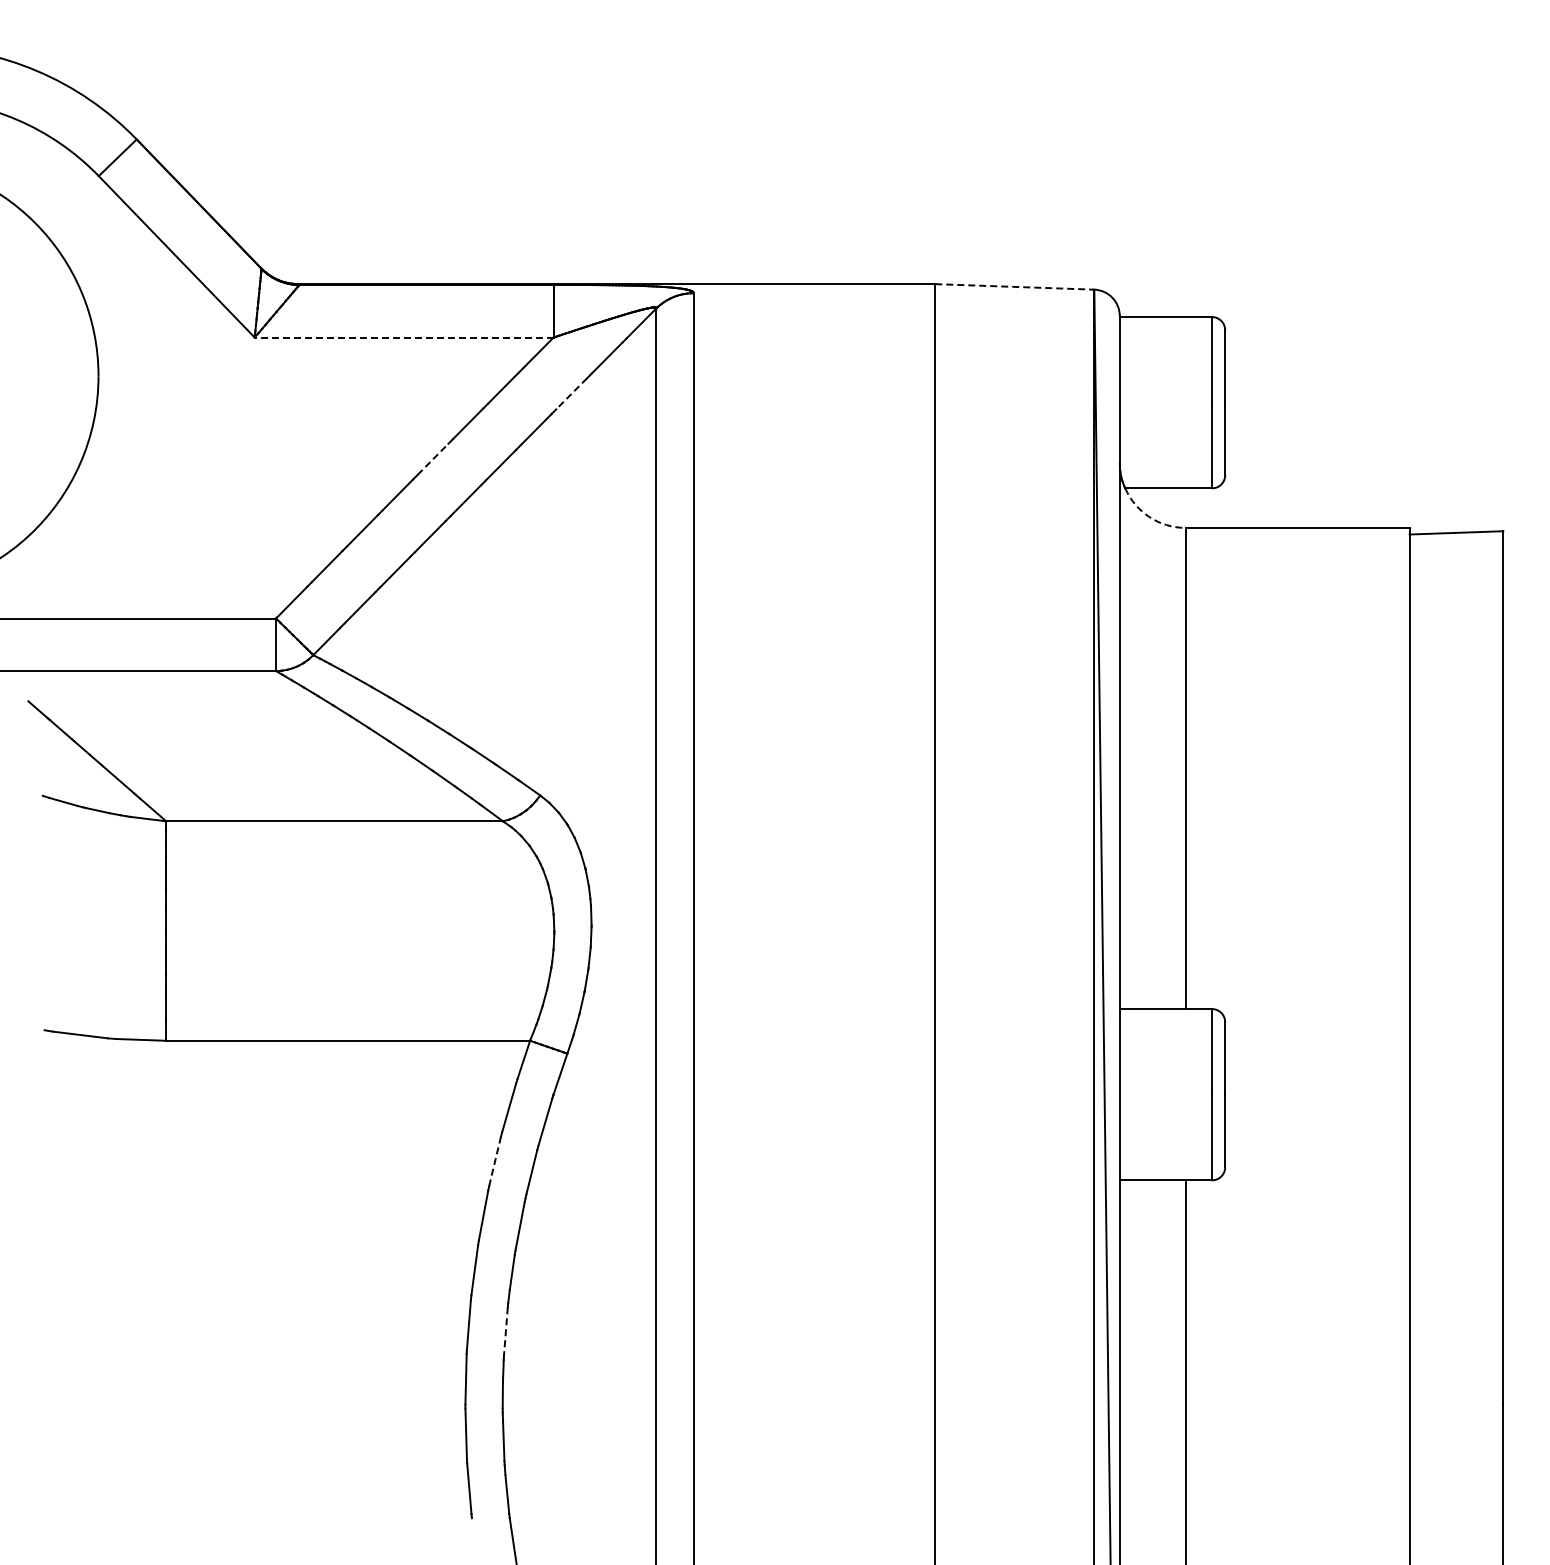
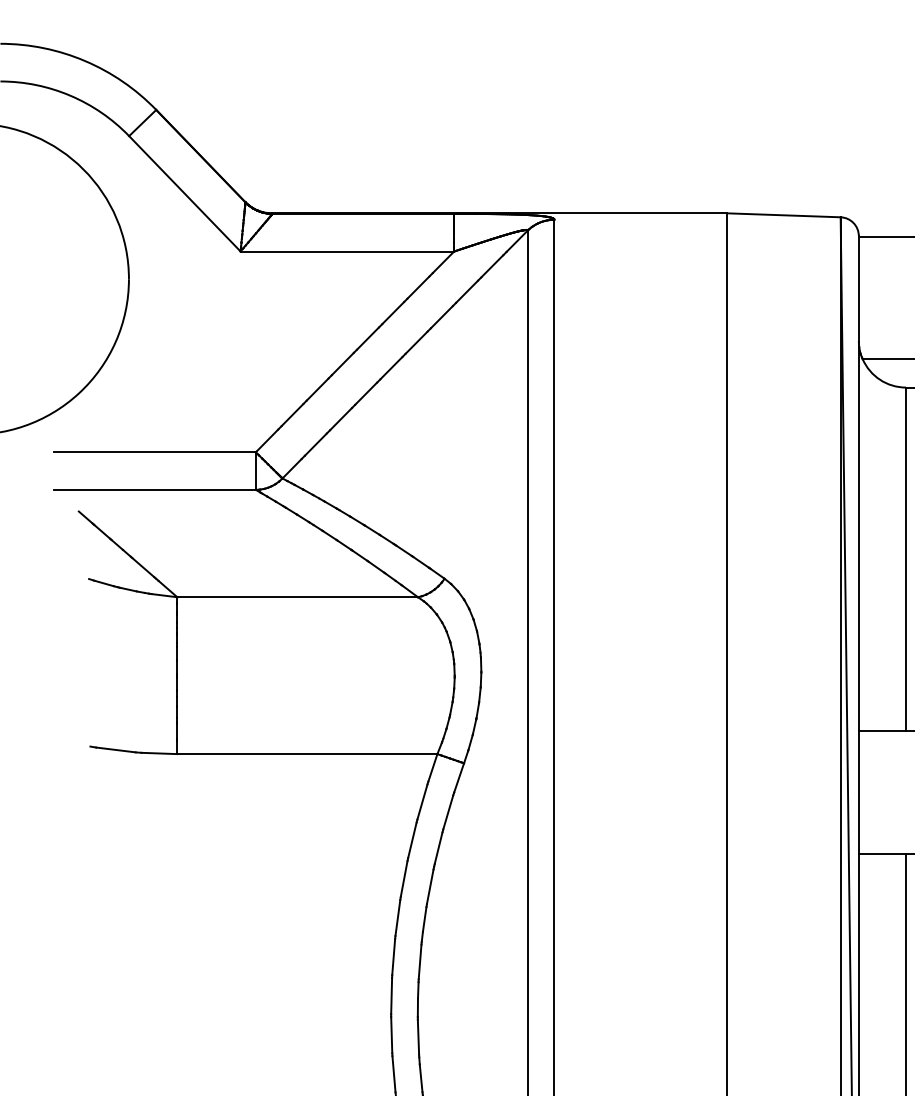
line: (1014, 286) -> (783, 215), dashed -> solid
line: (403, 337) -> (346, 251), dashed -> solid
line: (571, 393) -> (466, 291), dashed -> solid
line: (433, 459) -> (368, 338), dashed -> solid
arc: (1149, 517) -> (880, 380), dashed -> solid
line: (495, 1161) -> (412, 840), dashed -> solid
line: (505, 1332) -> (419, 962), dashed -> solid

